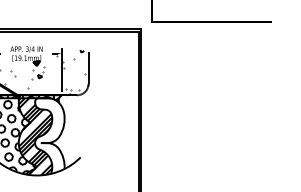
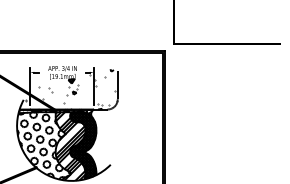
hatch: (50, 135) -> (83, 145), added

